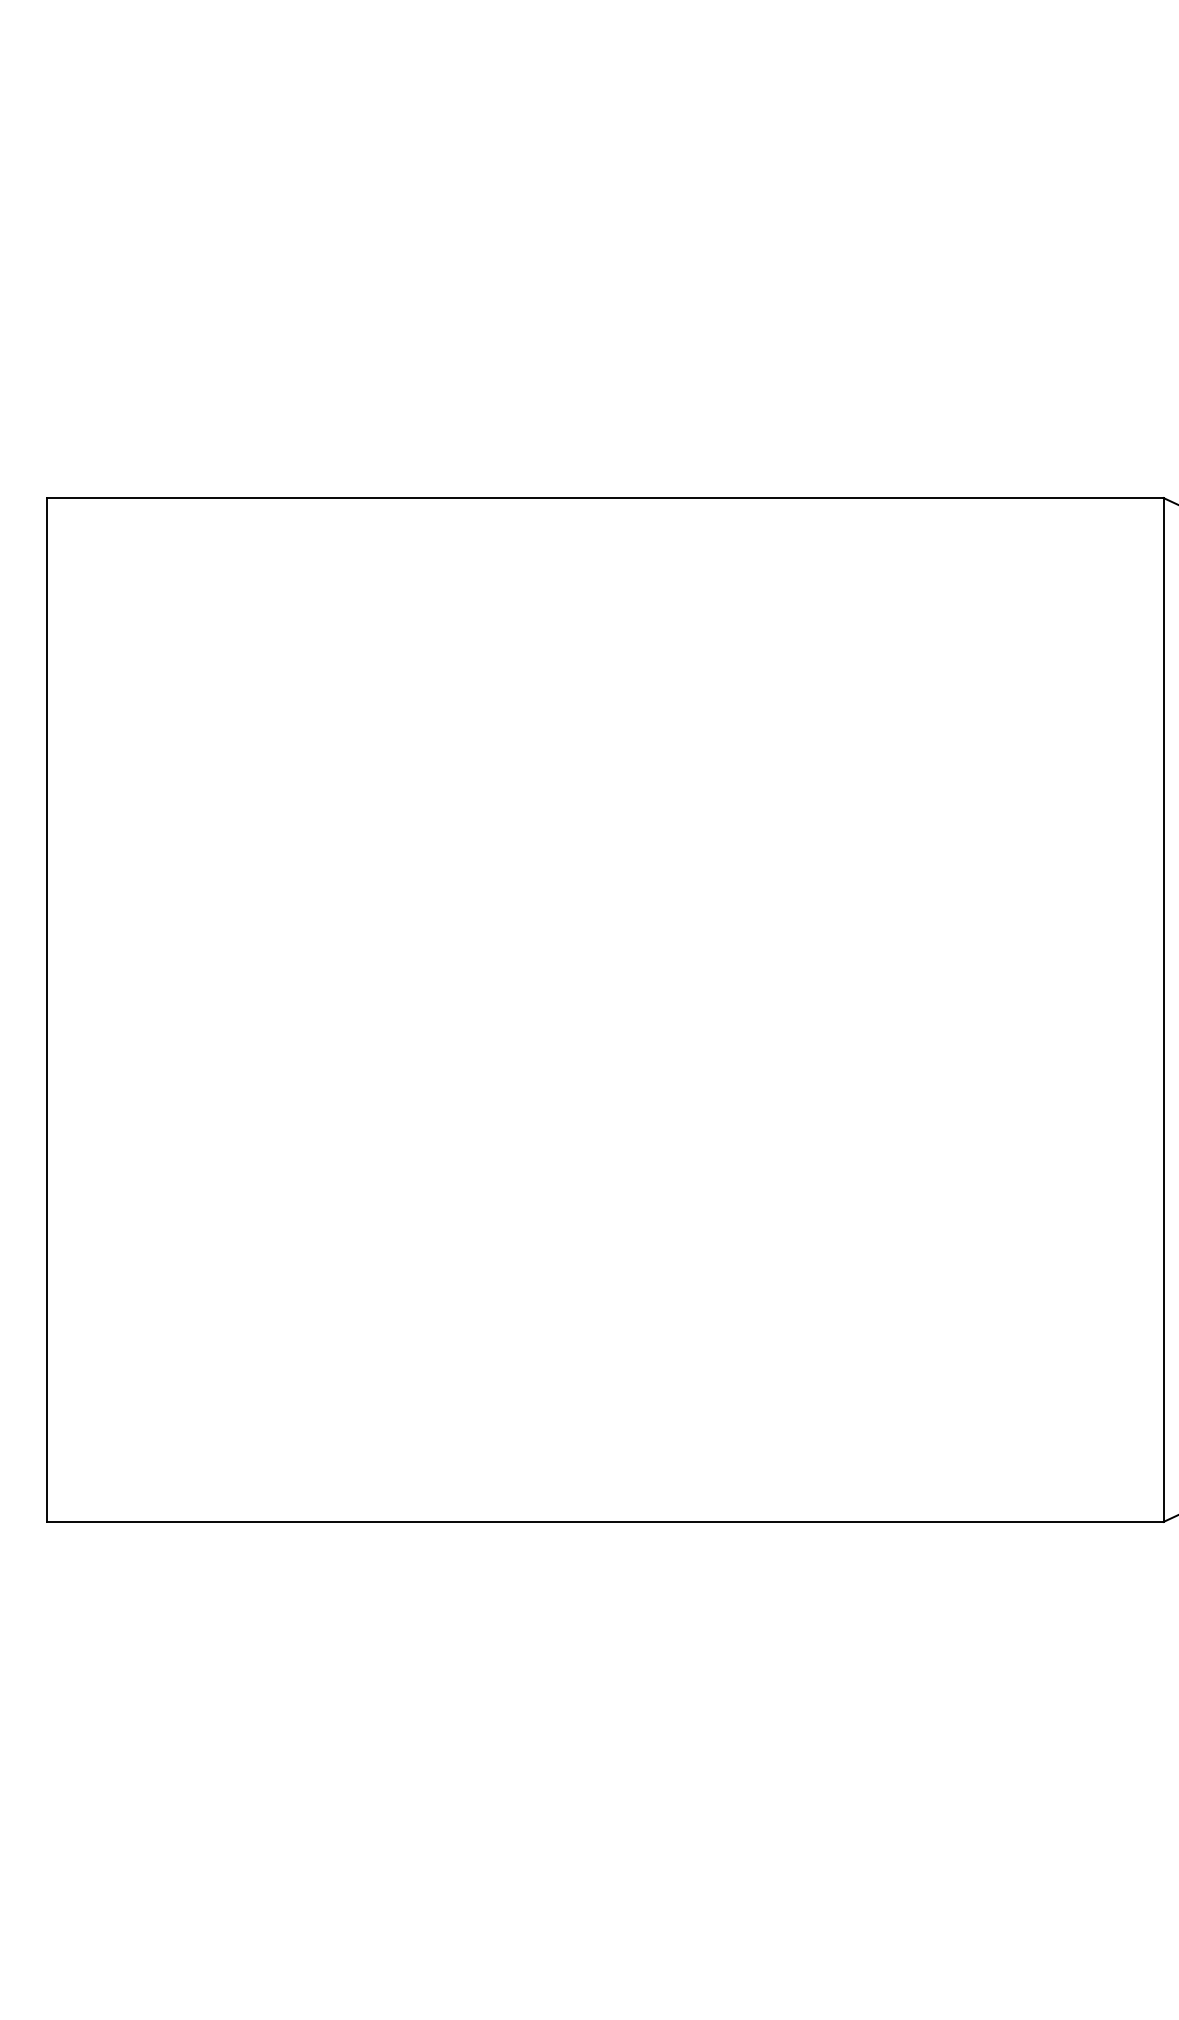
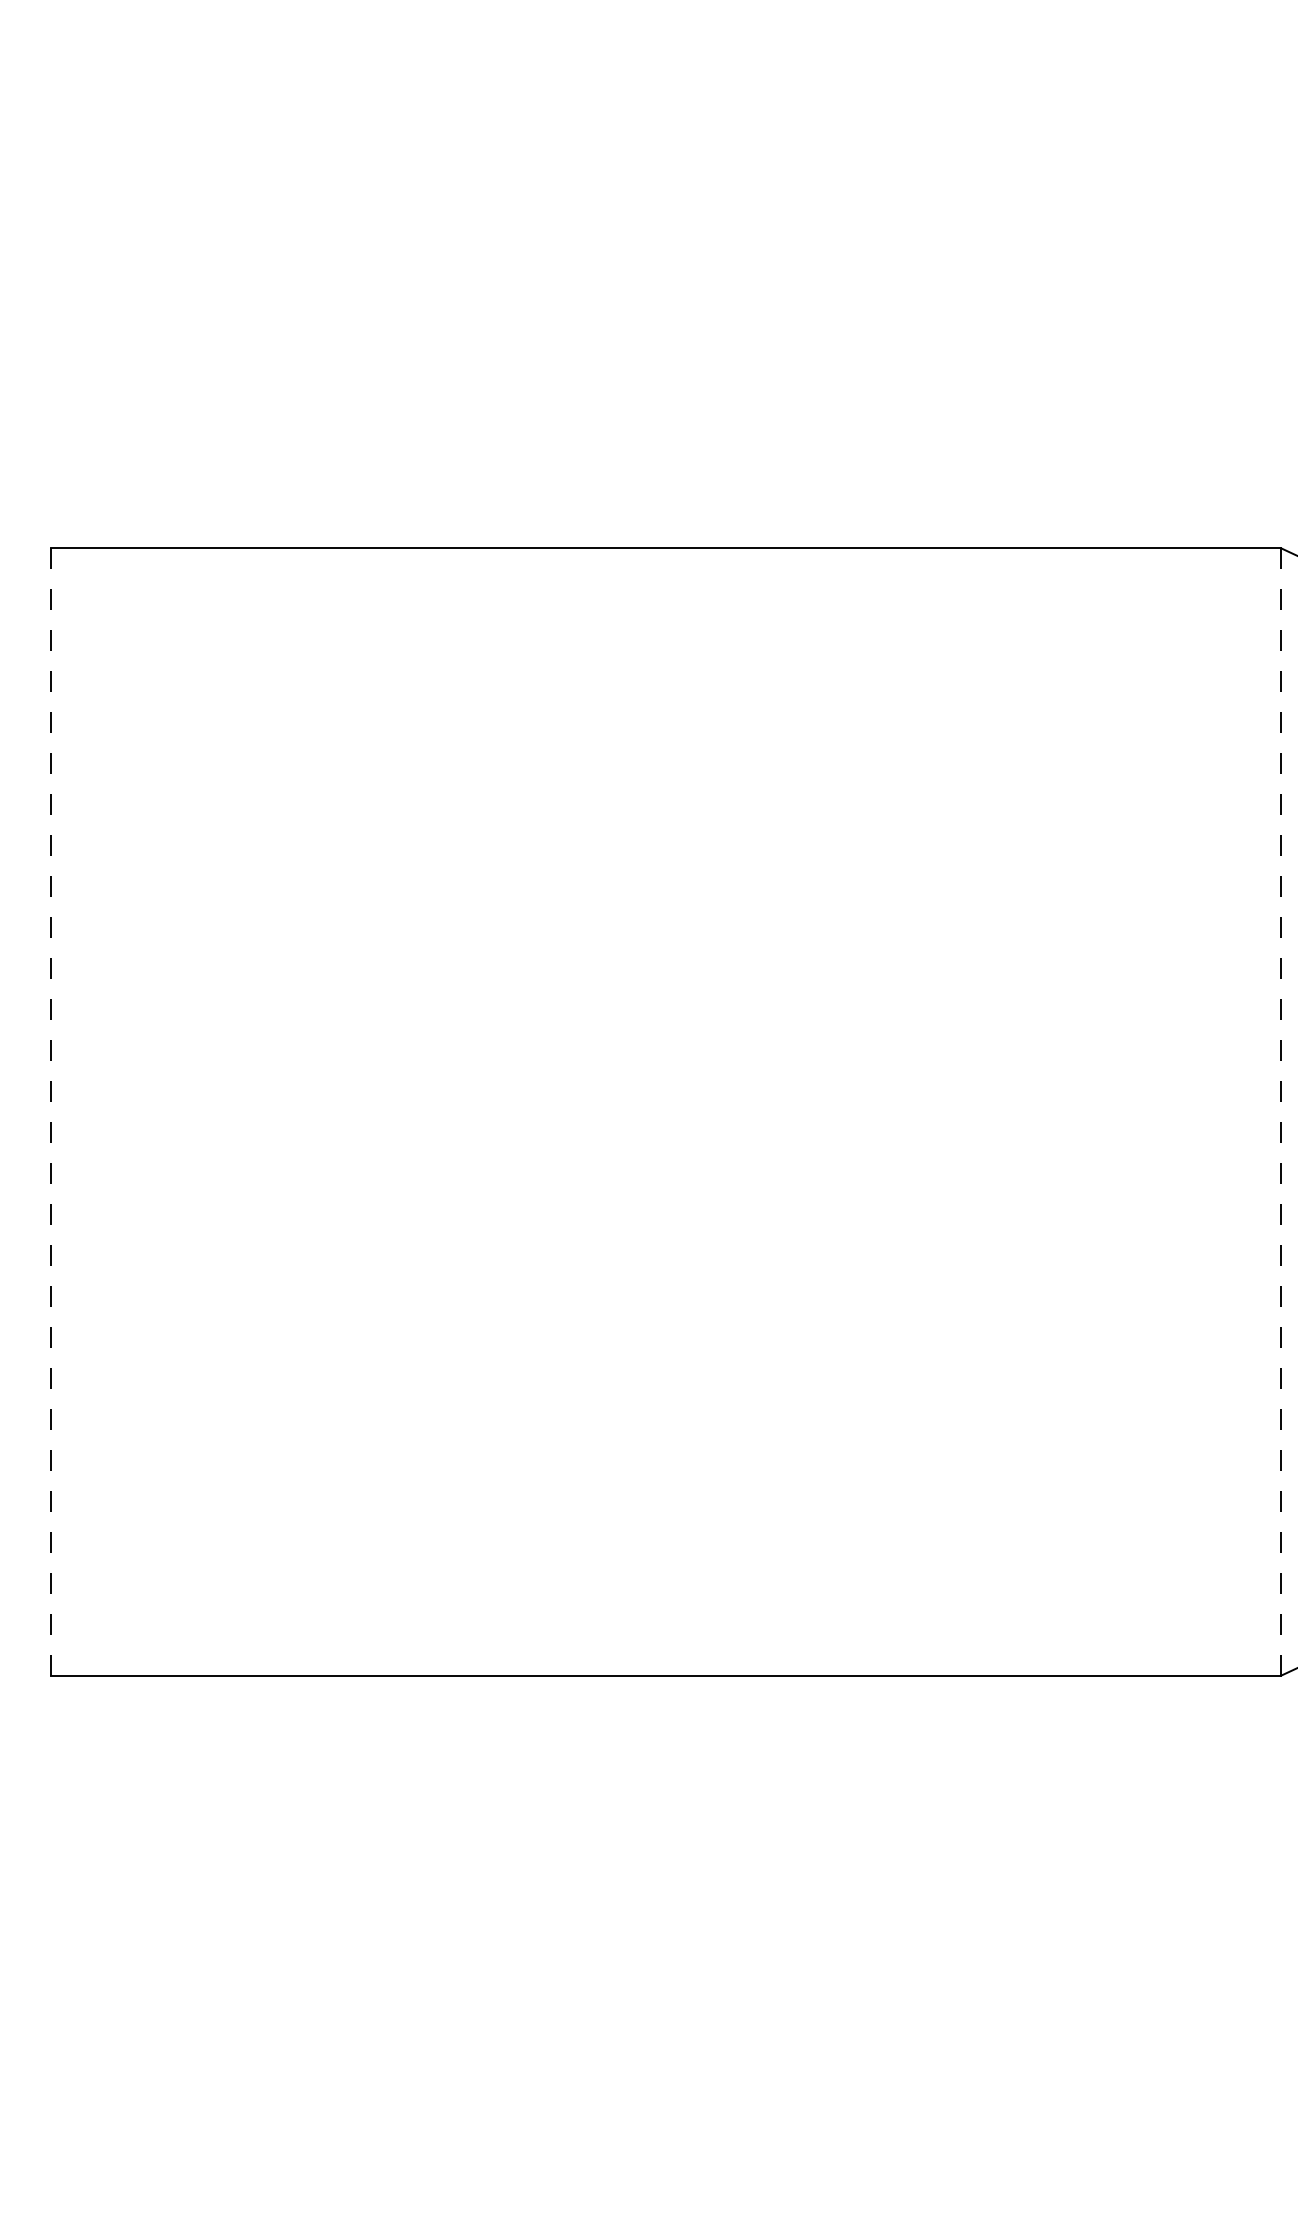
line: (46, 1010) -> (51, 1112), solid -> dashed
line: (1163, 1010) -> (1281, 1112), solid -> dashed

